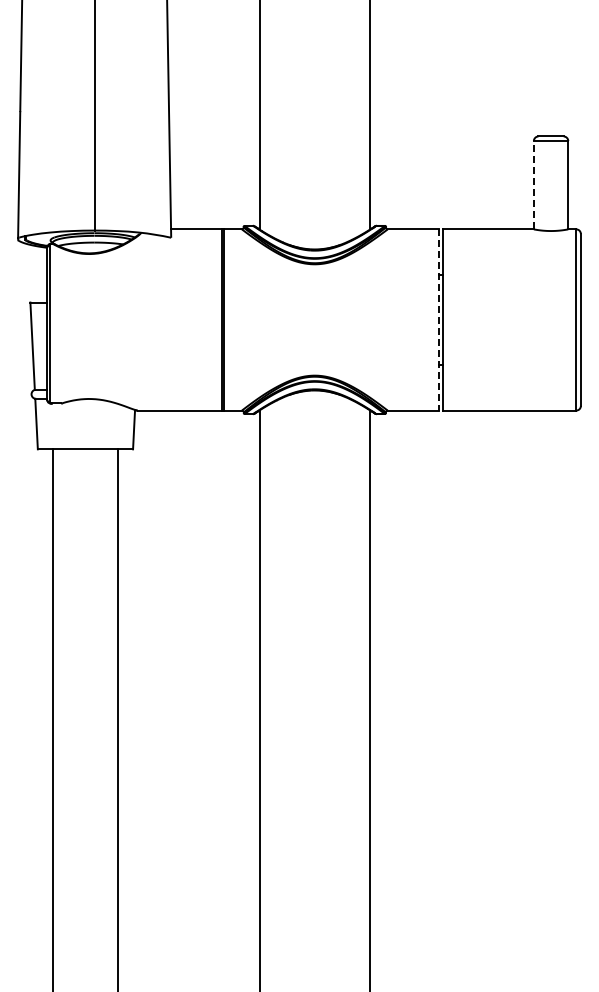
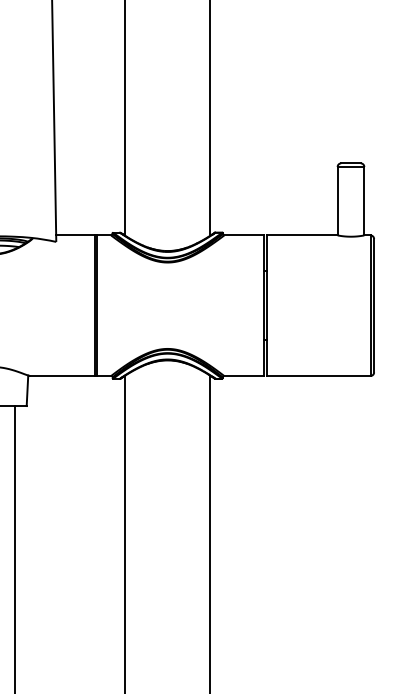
line: (533, 184) -> (337, 200), dashed -> solid
line: (438, 319) -> (263, 305), dashed -> solid

